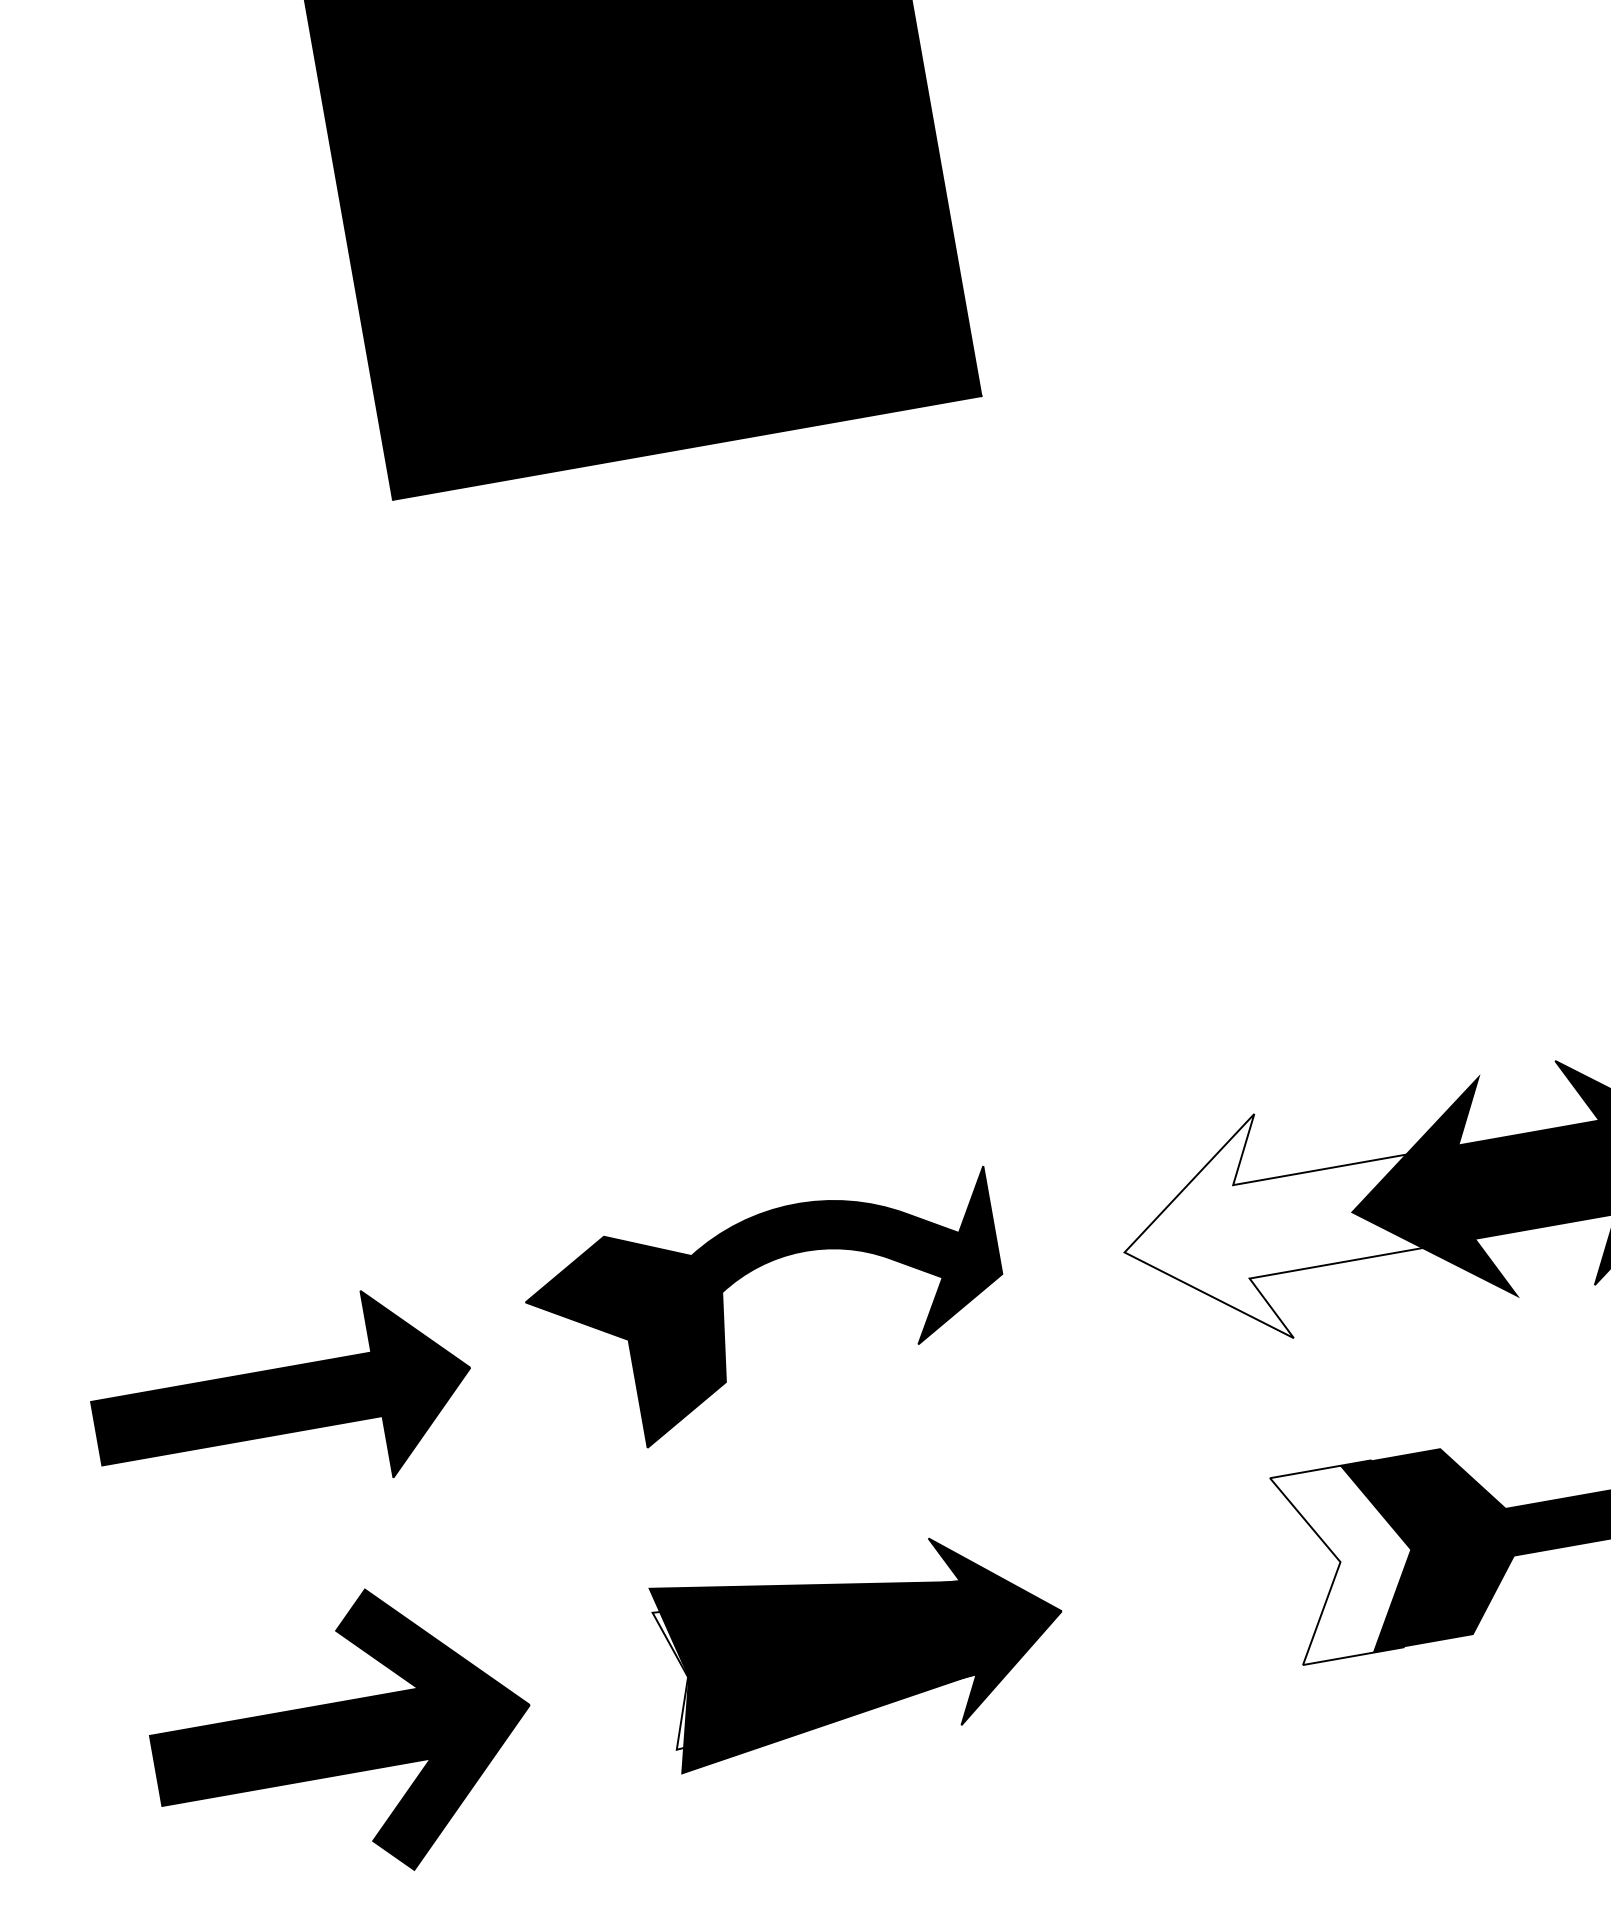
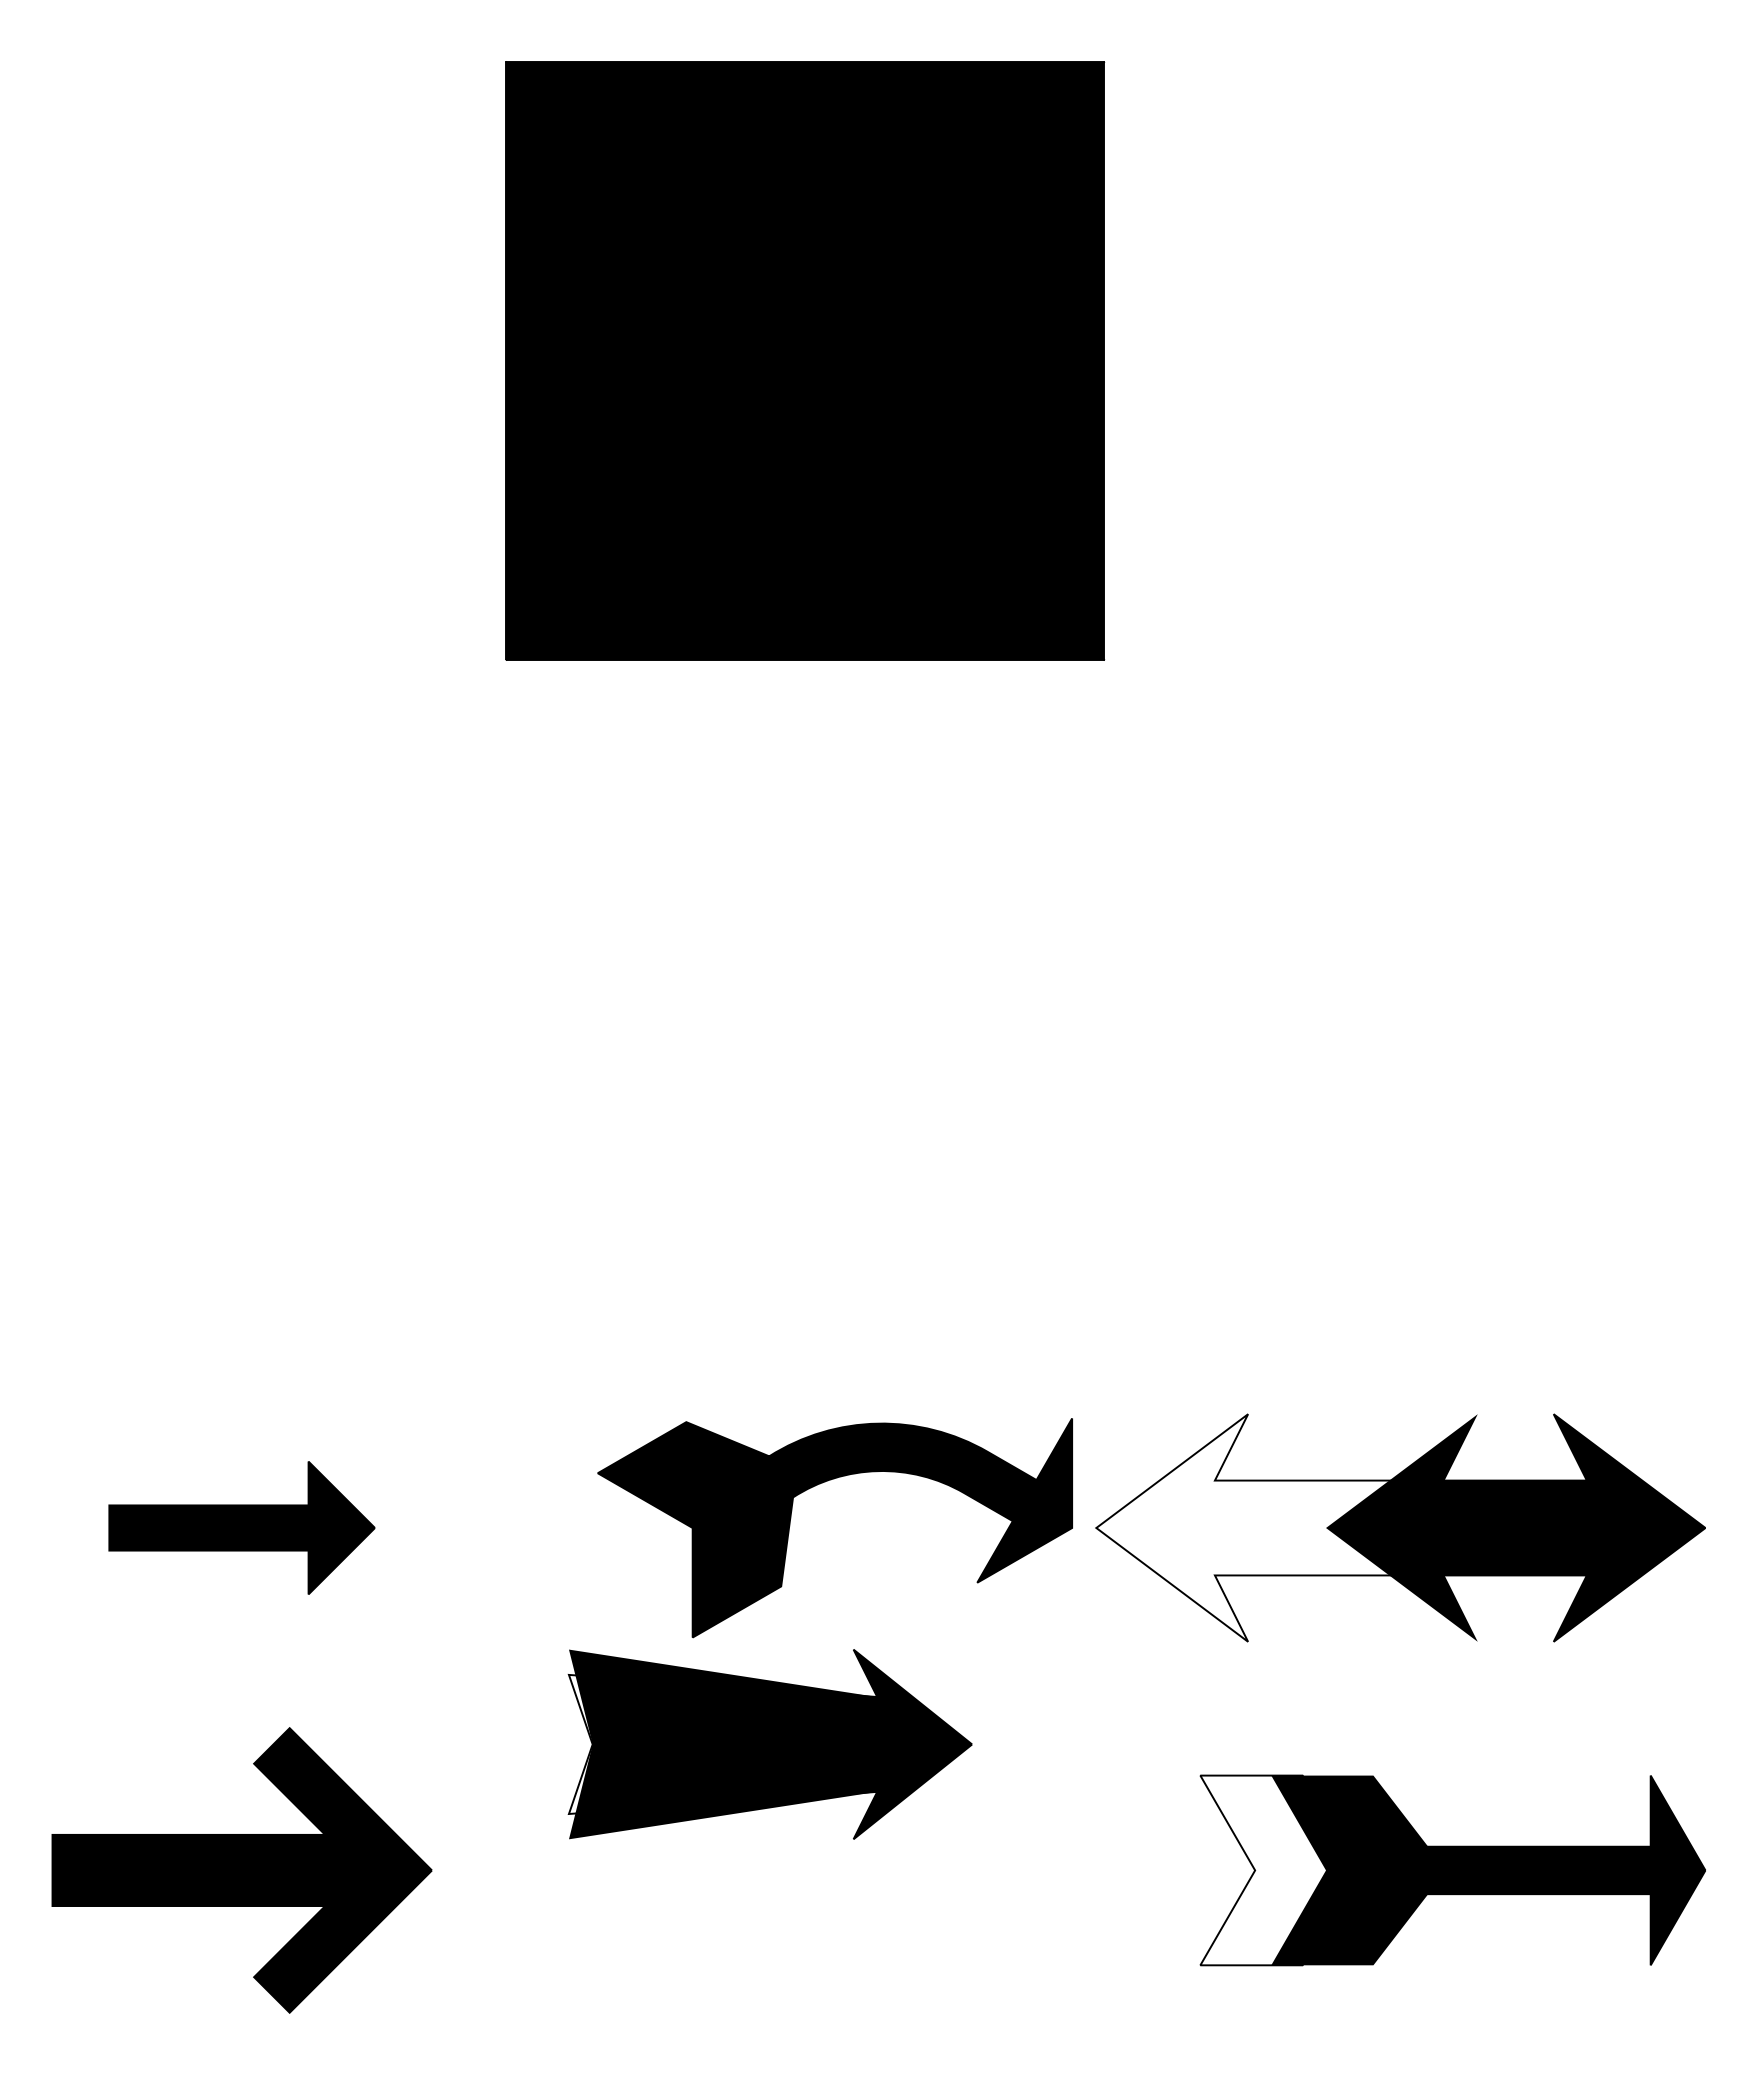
part: (724, 1321) -> (790, 1526), moved
part: (282, 1400) -> (241, 1527), size x0.7
part: (862, 1646) -> (769, 1744), moved

